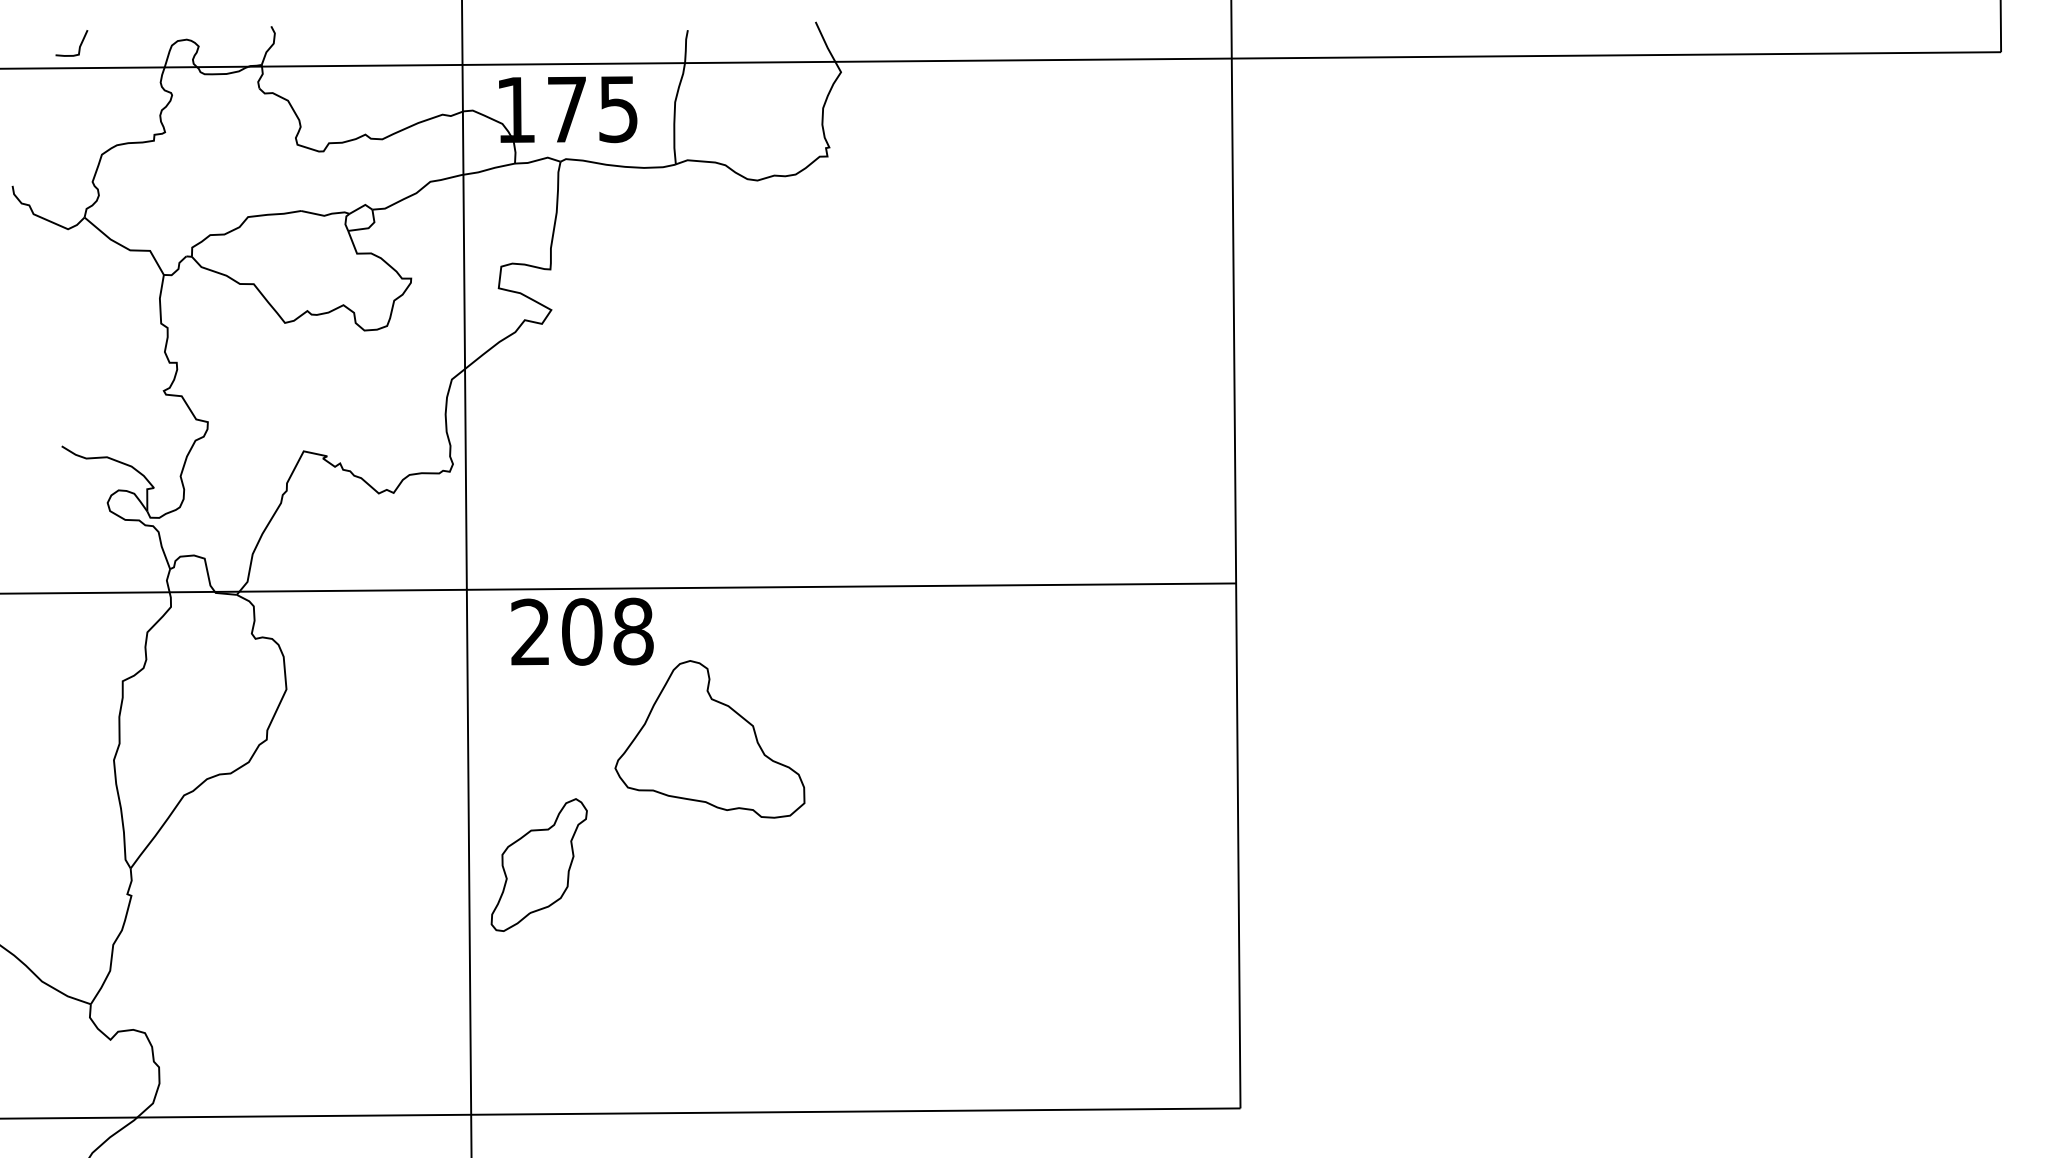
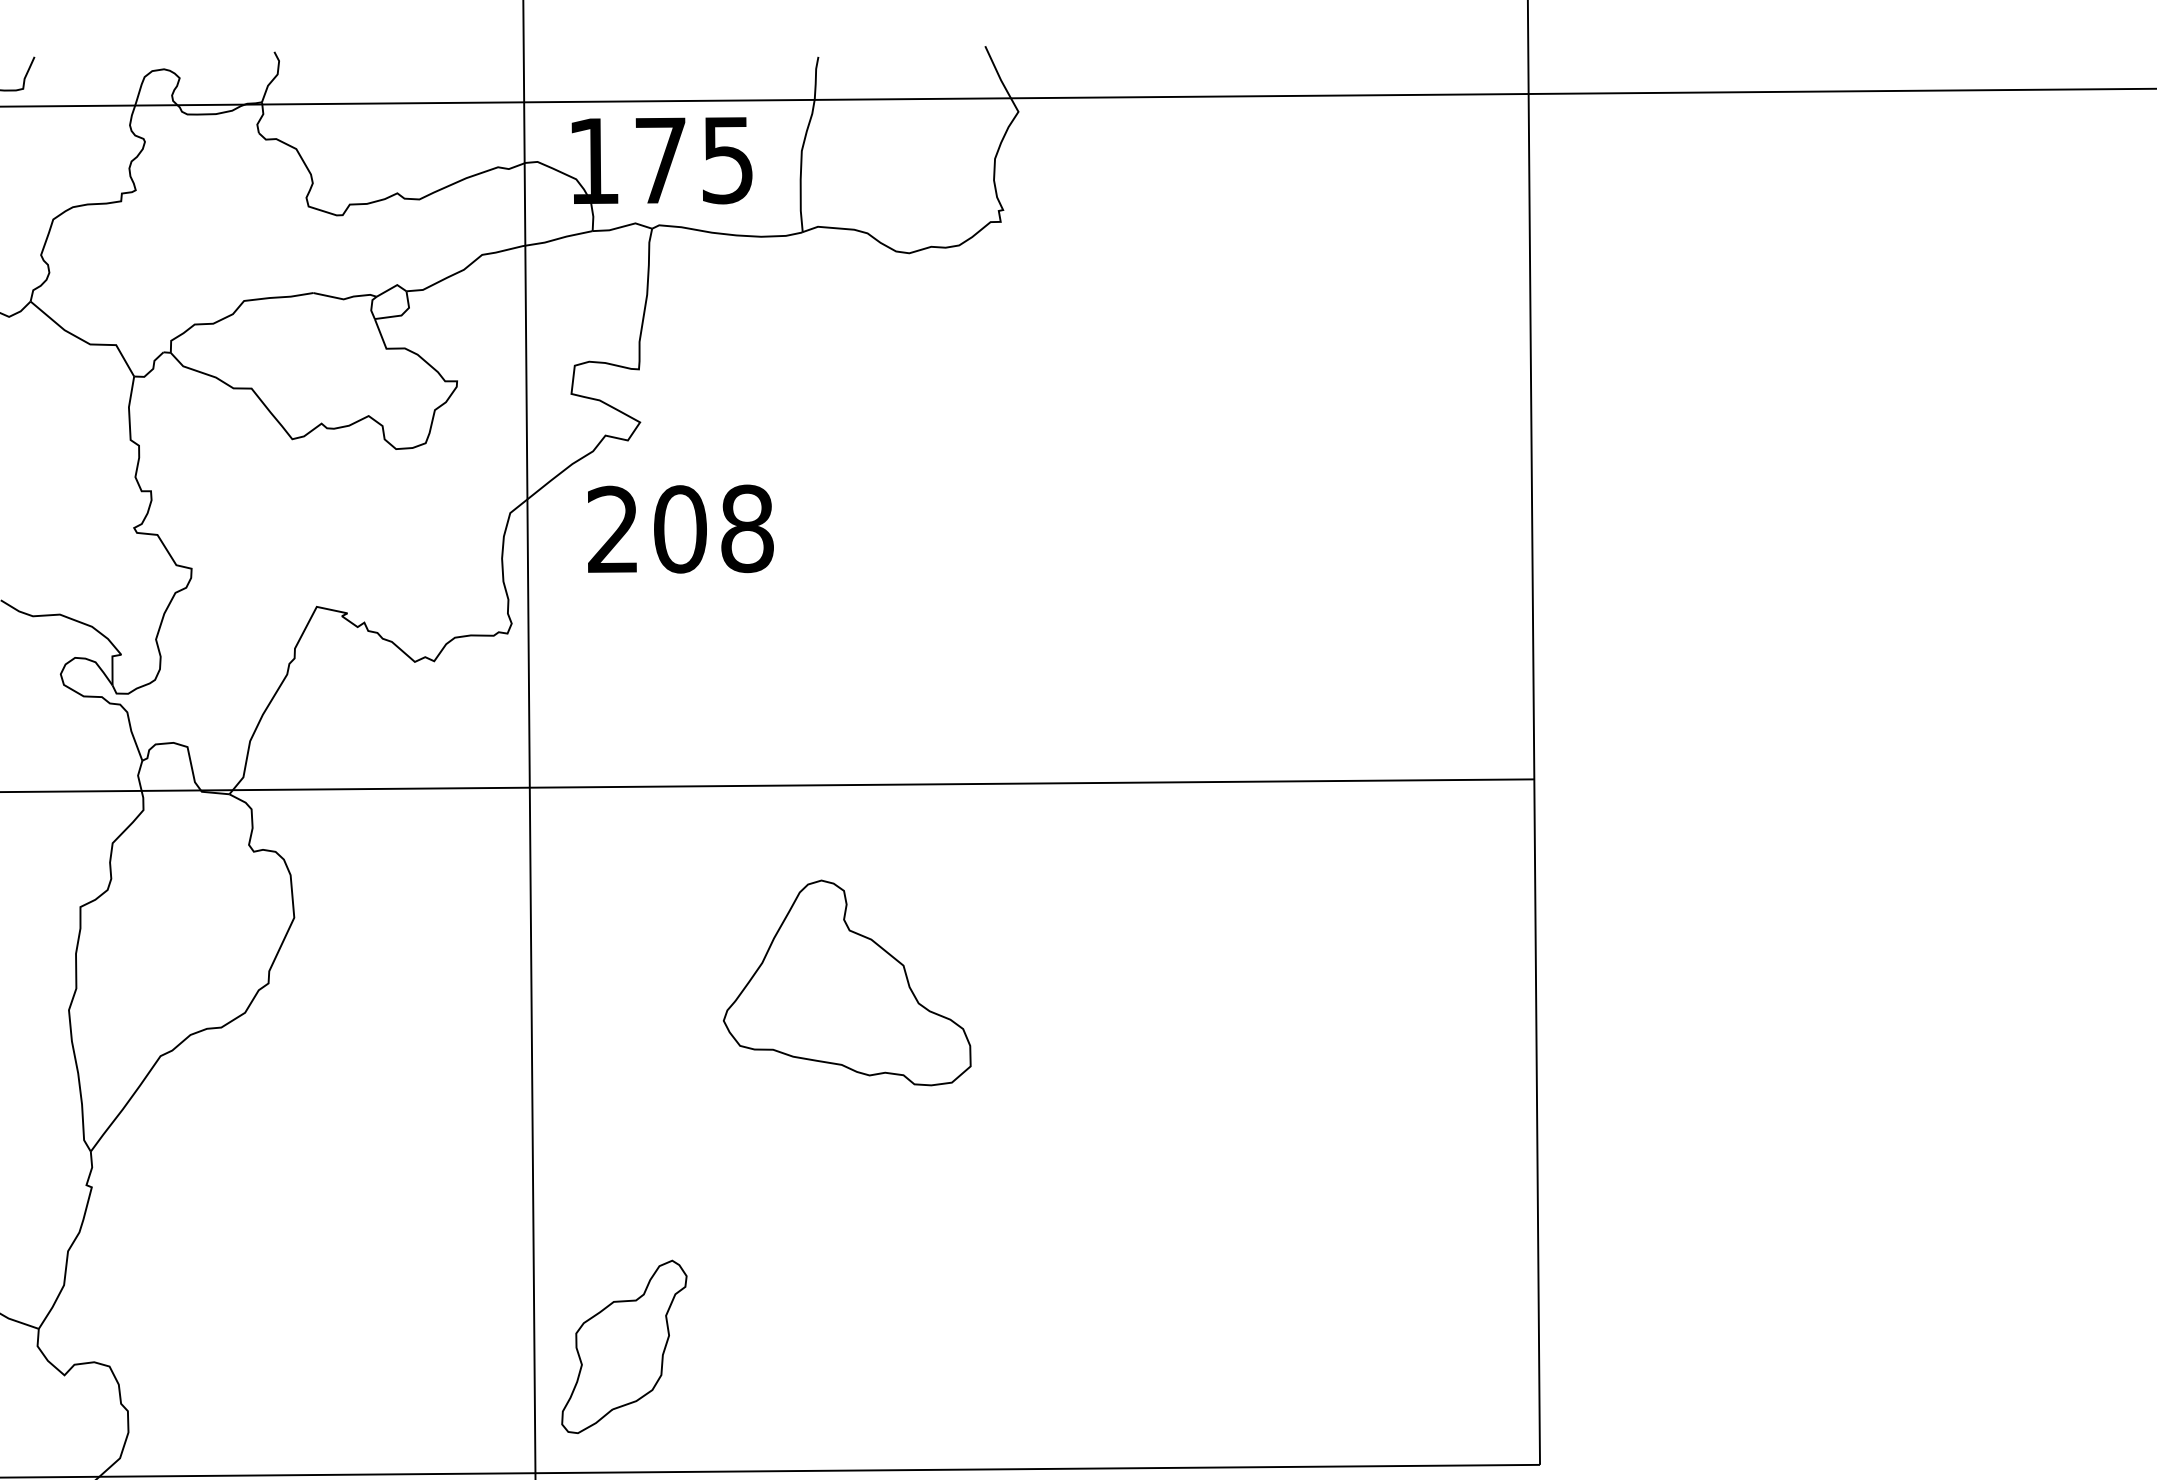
text: (582, 631) -> (680, 528), moved
part: (538, 864) -> (623, 1346), moved

